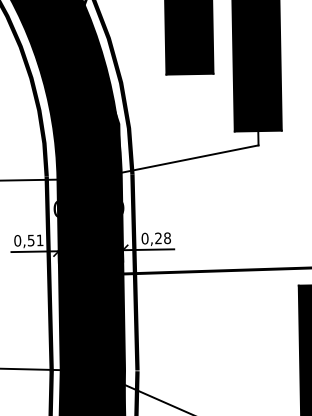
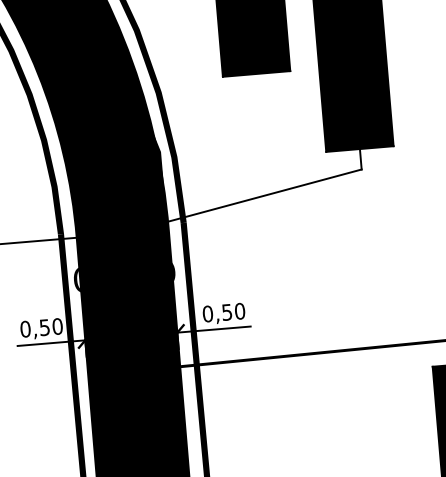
text: (162, 238) -> (232, 312), 0,28 -> 0,50
text: (39, 240) -> (56, 326), 0,51 -> 0,50

